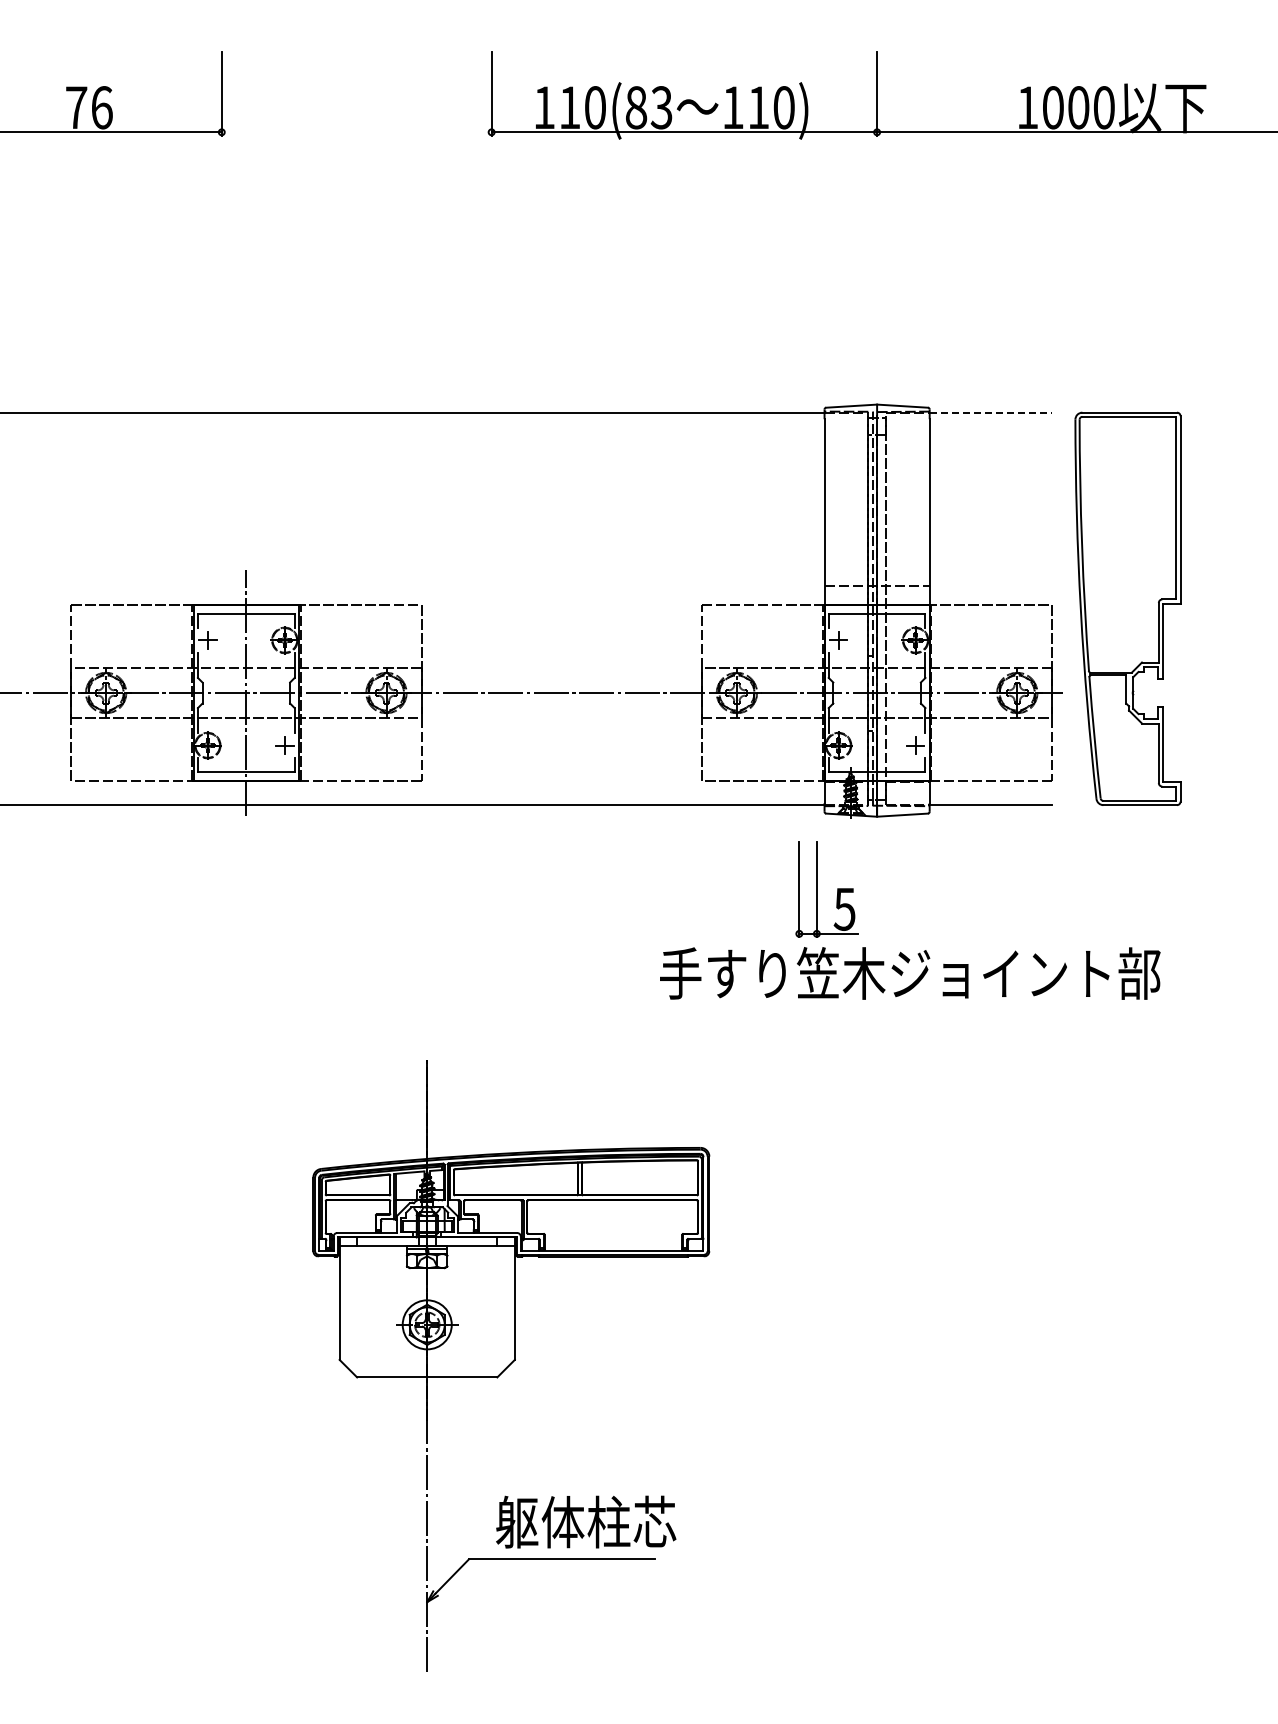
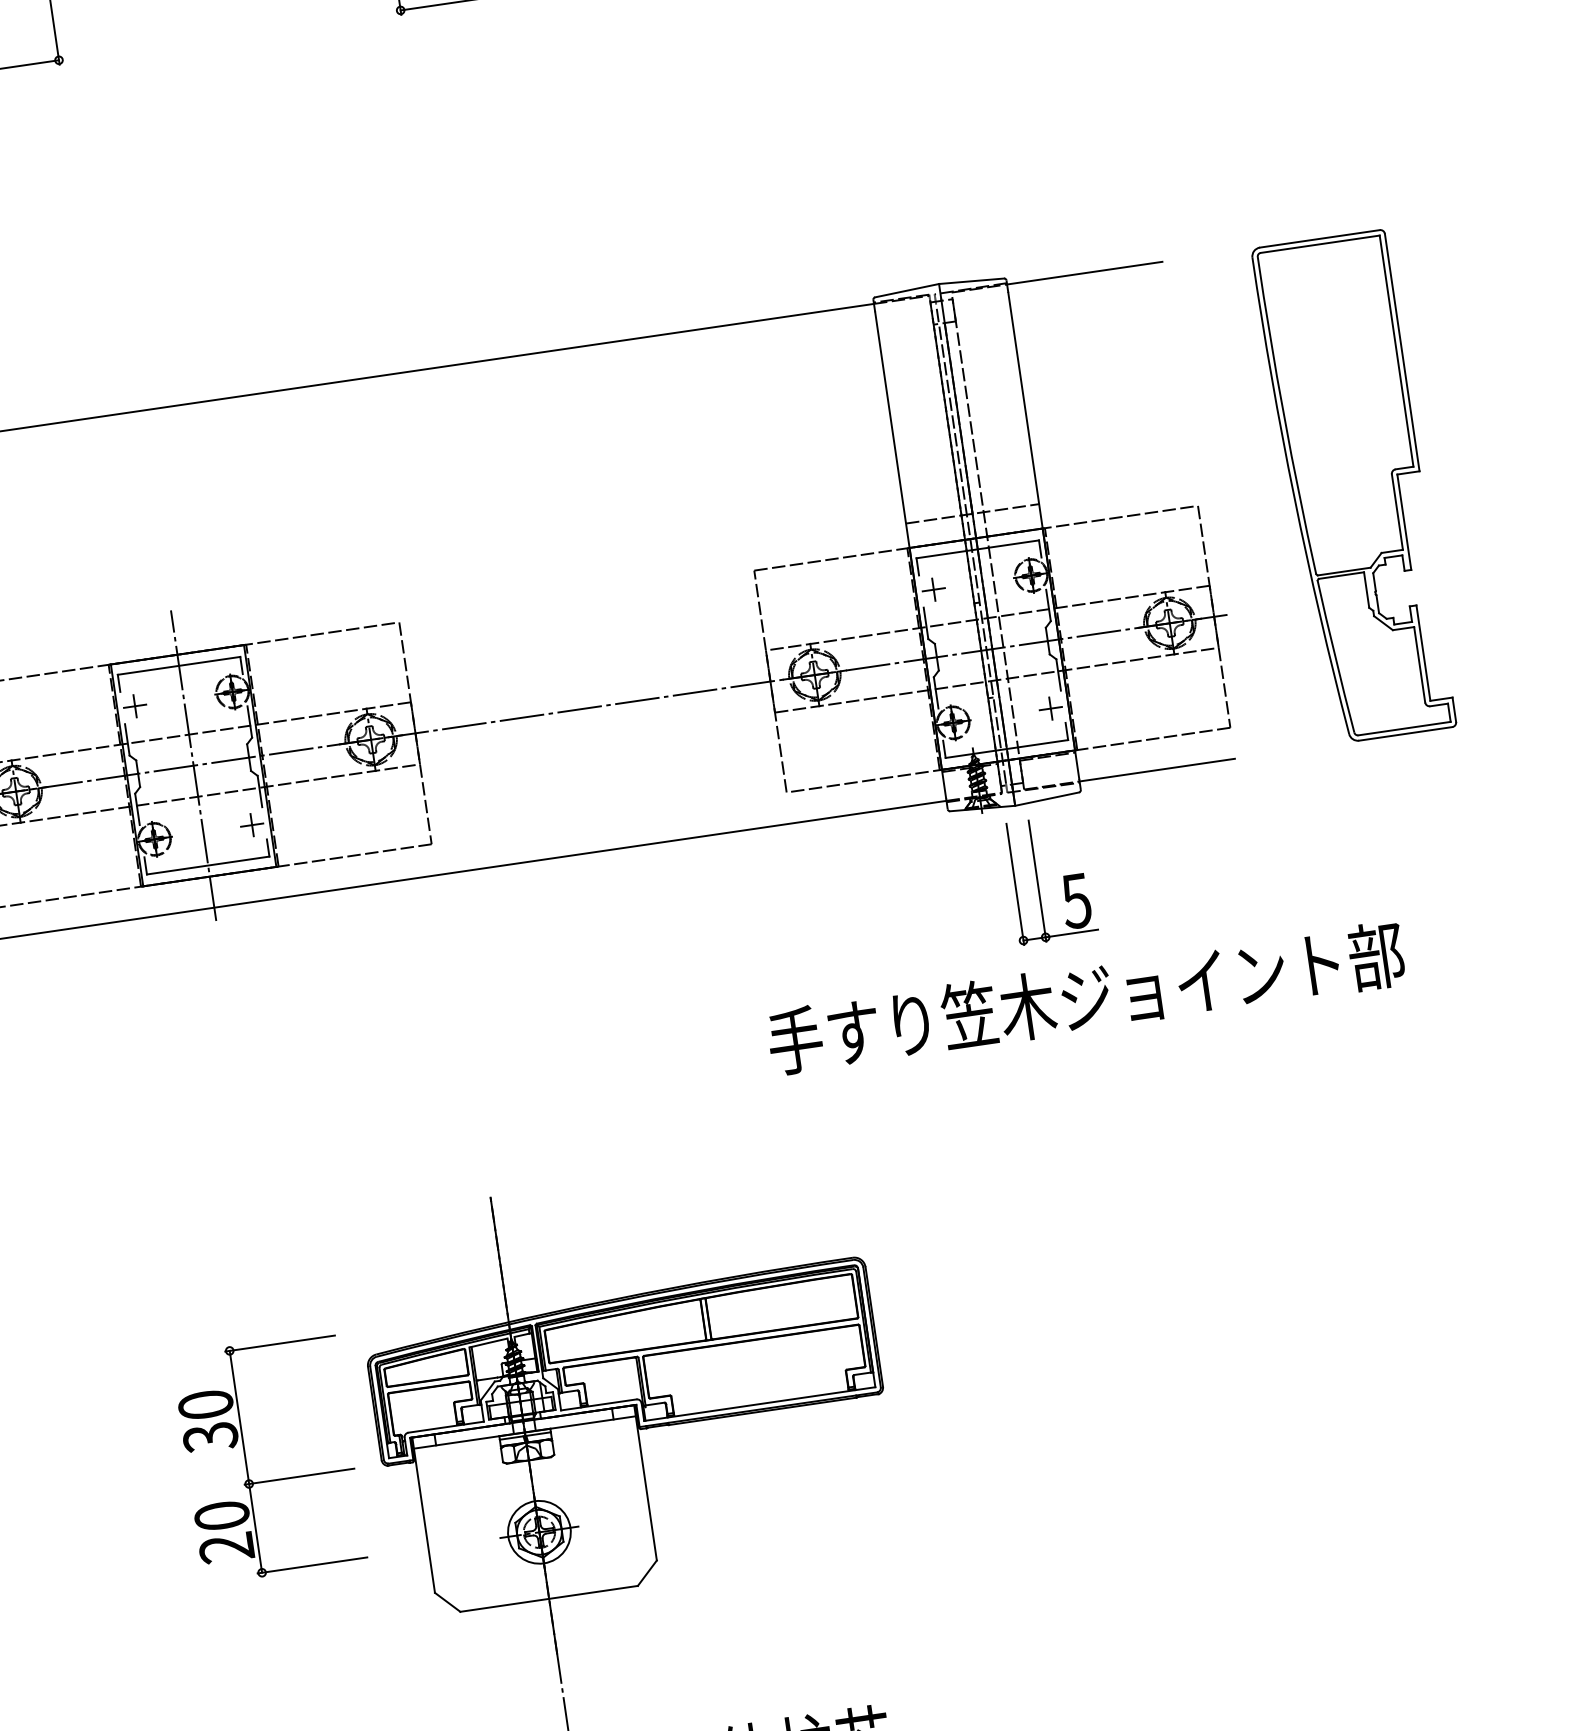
line: (991, 412) -> (1085, 272), dashed -> solid
part: (1127, 608) -> (1353, 487), moved
part: (817, 889) -> (1038, 881), moved
part: (208, 1236) -> (246, 1460), added

